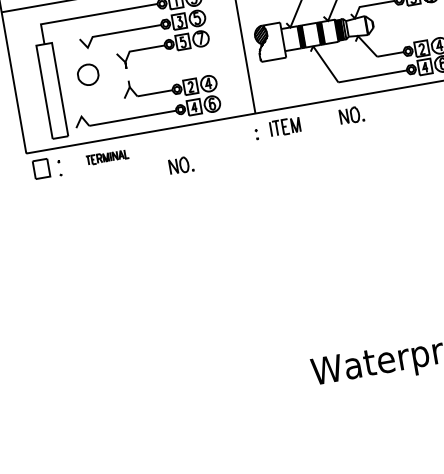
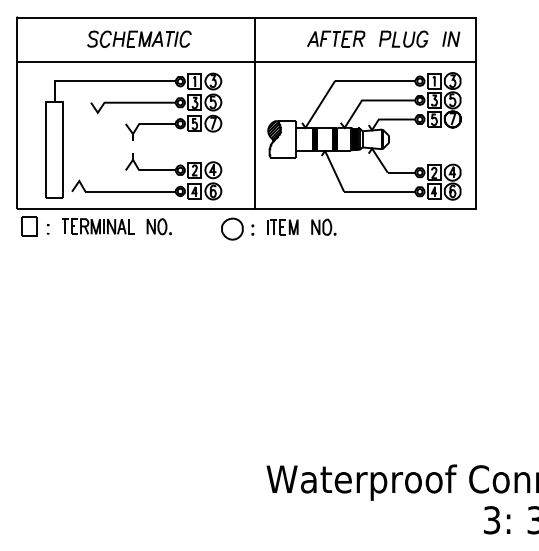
part: (88, 74) -> (232, 228), moved
part: (351, 114) -> (323, 226), moved
part: (107, 157) -> (98, 226), size x1.67
part: (180, 165) -> (158, 226), moved
part: (59, 168) -> (47, 229), size x0.62

